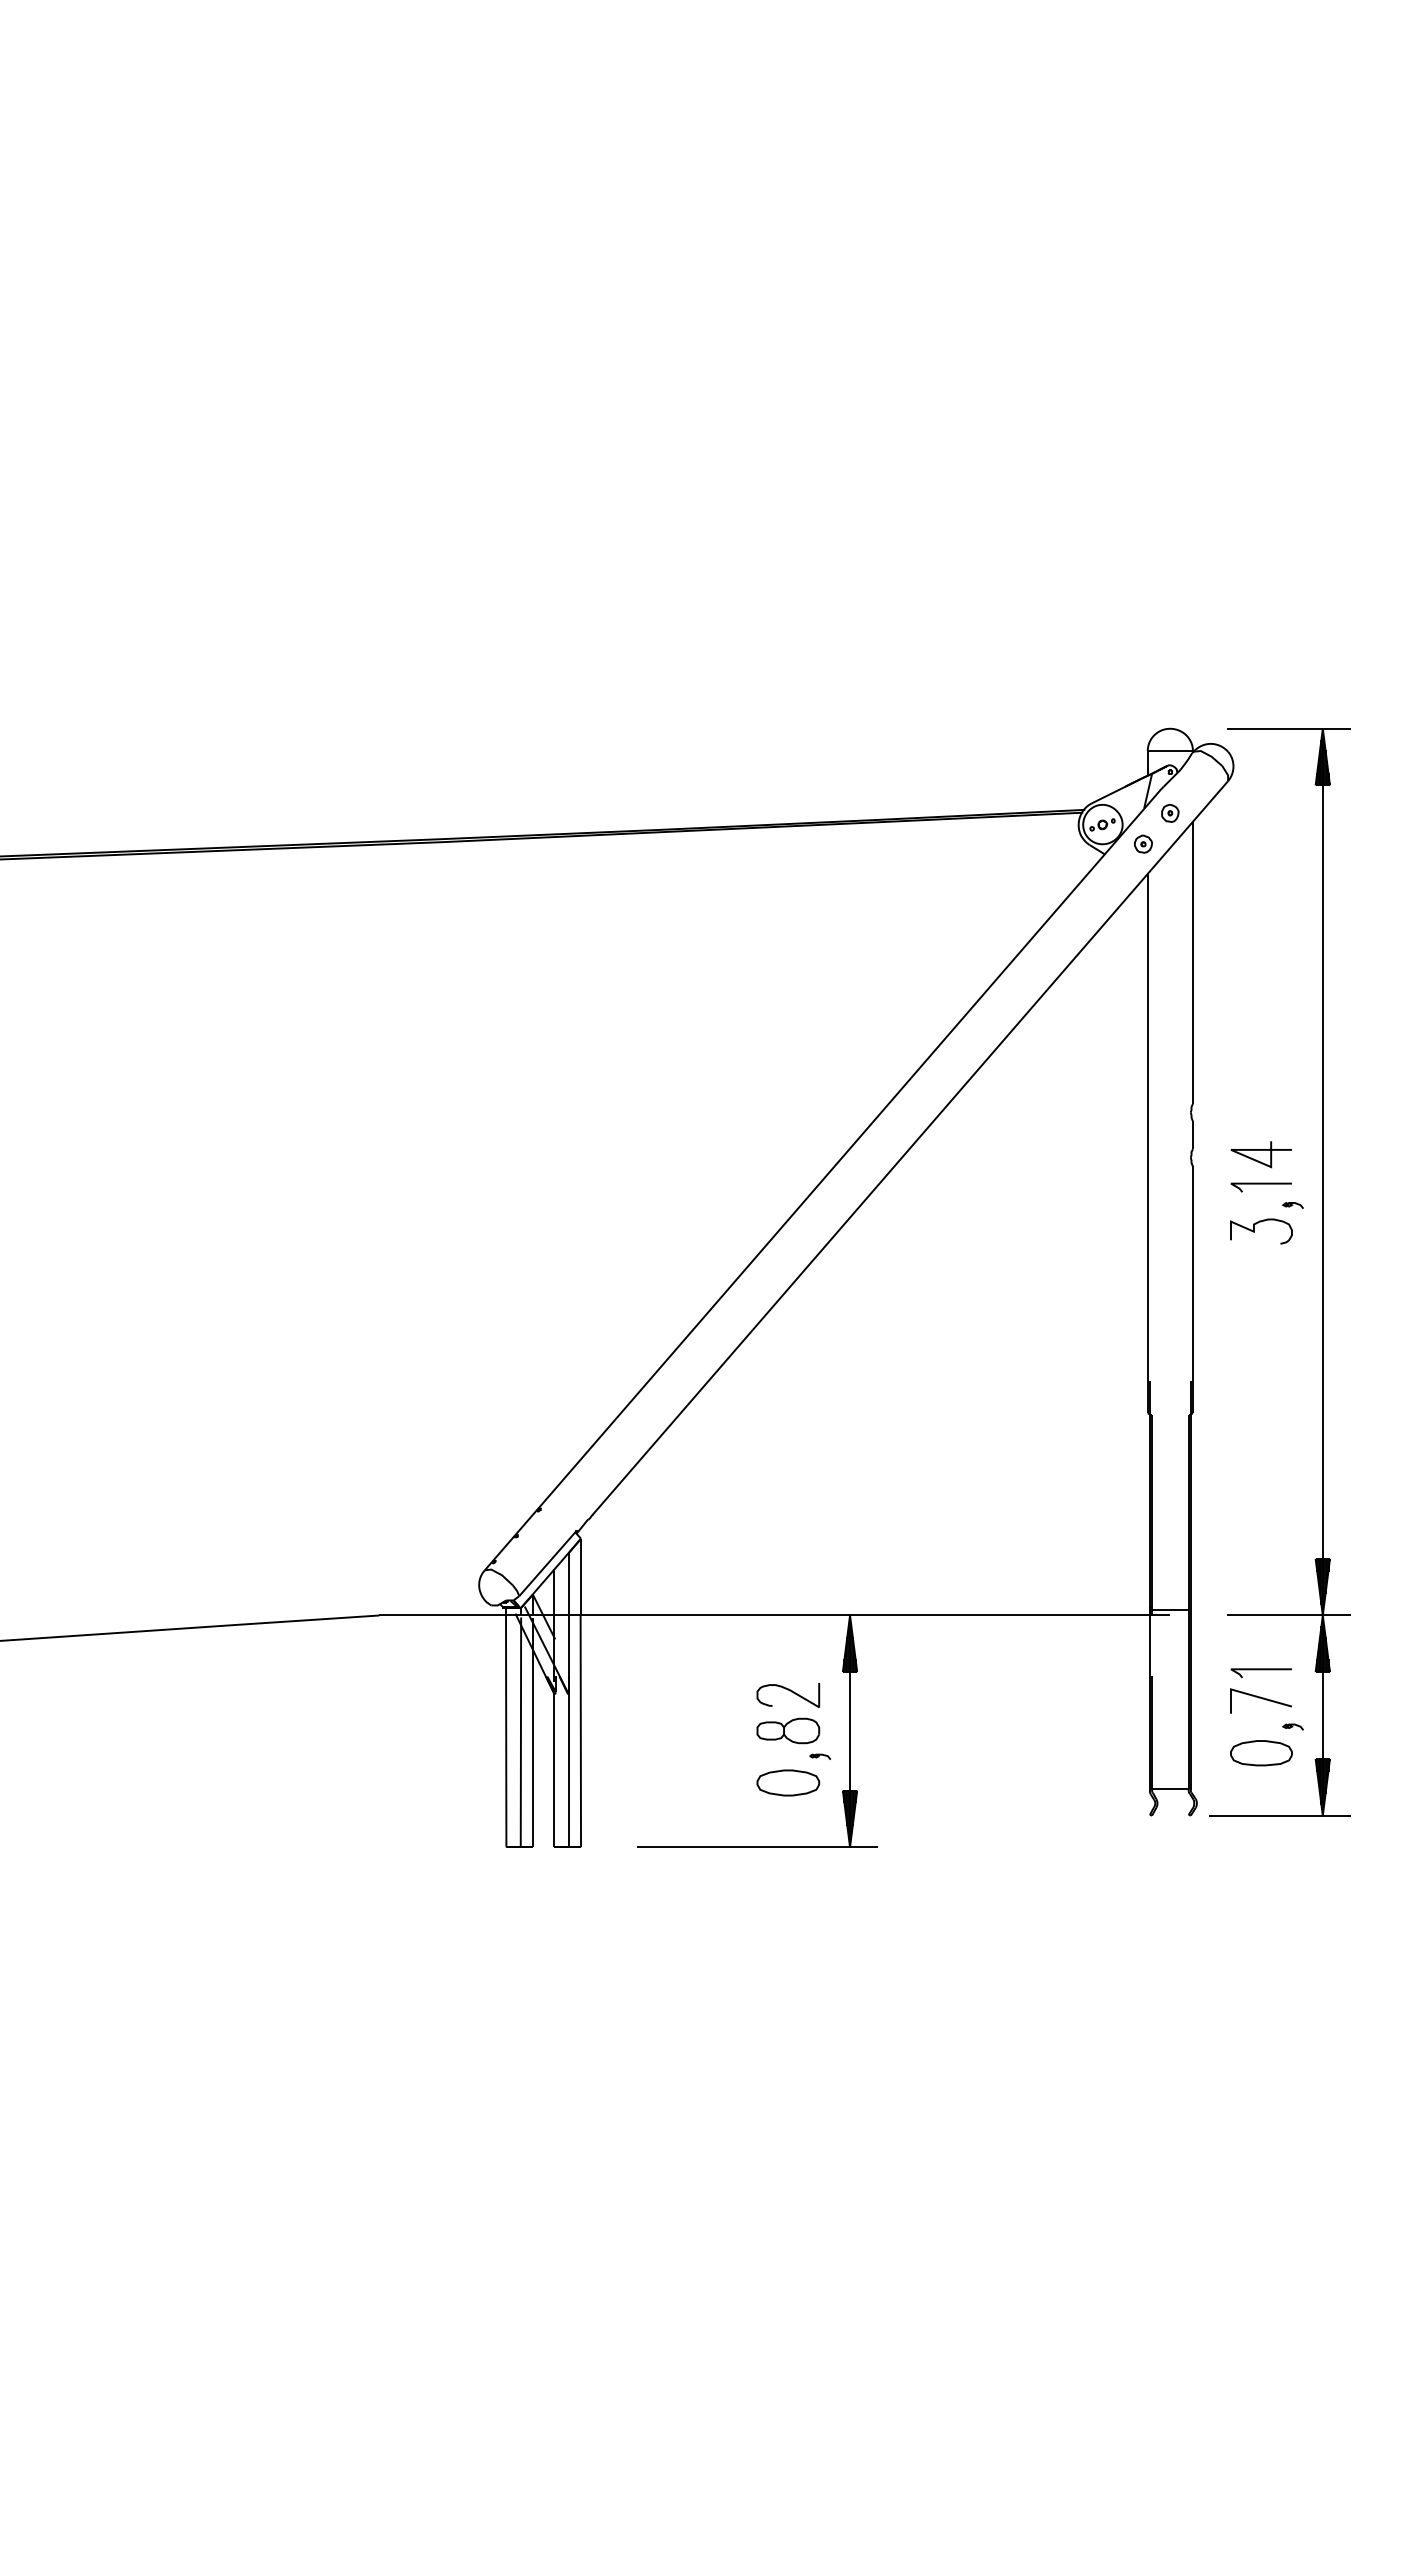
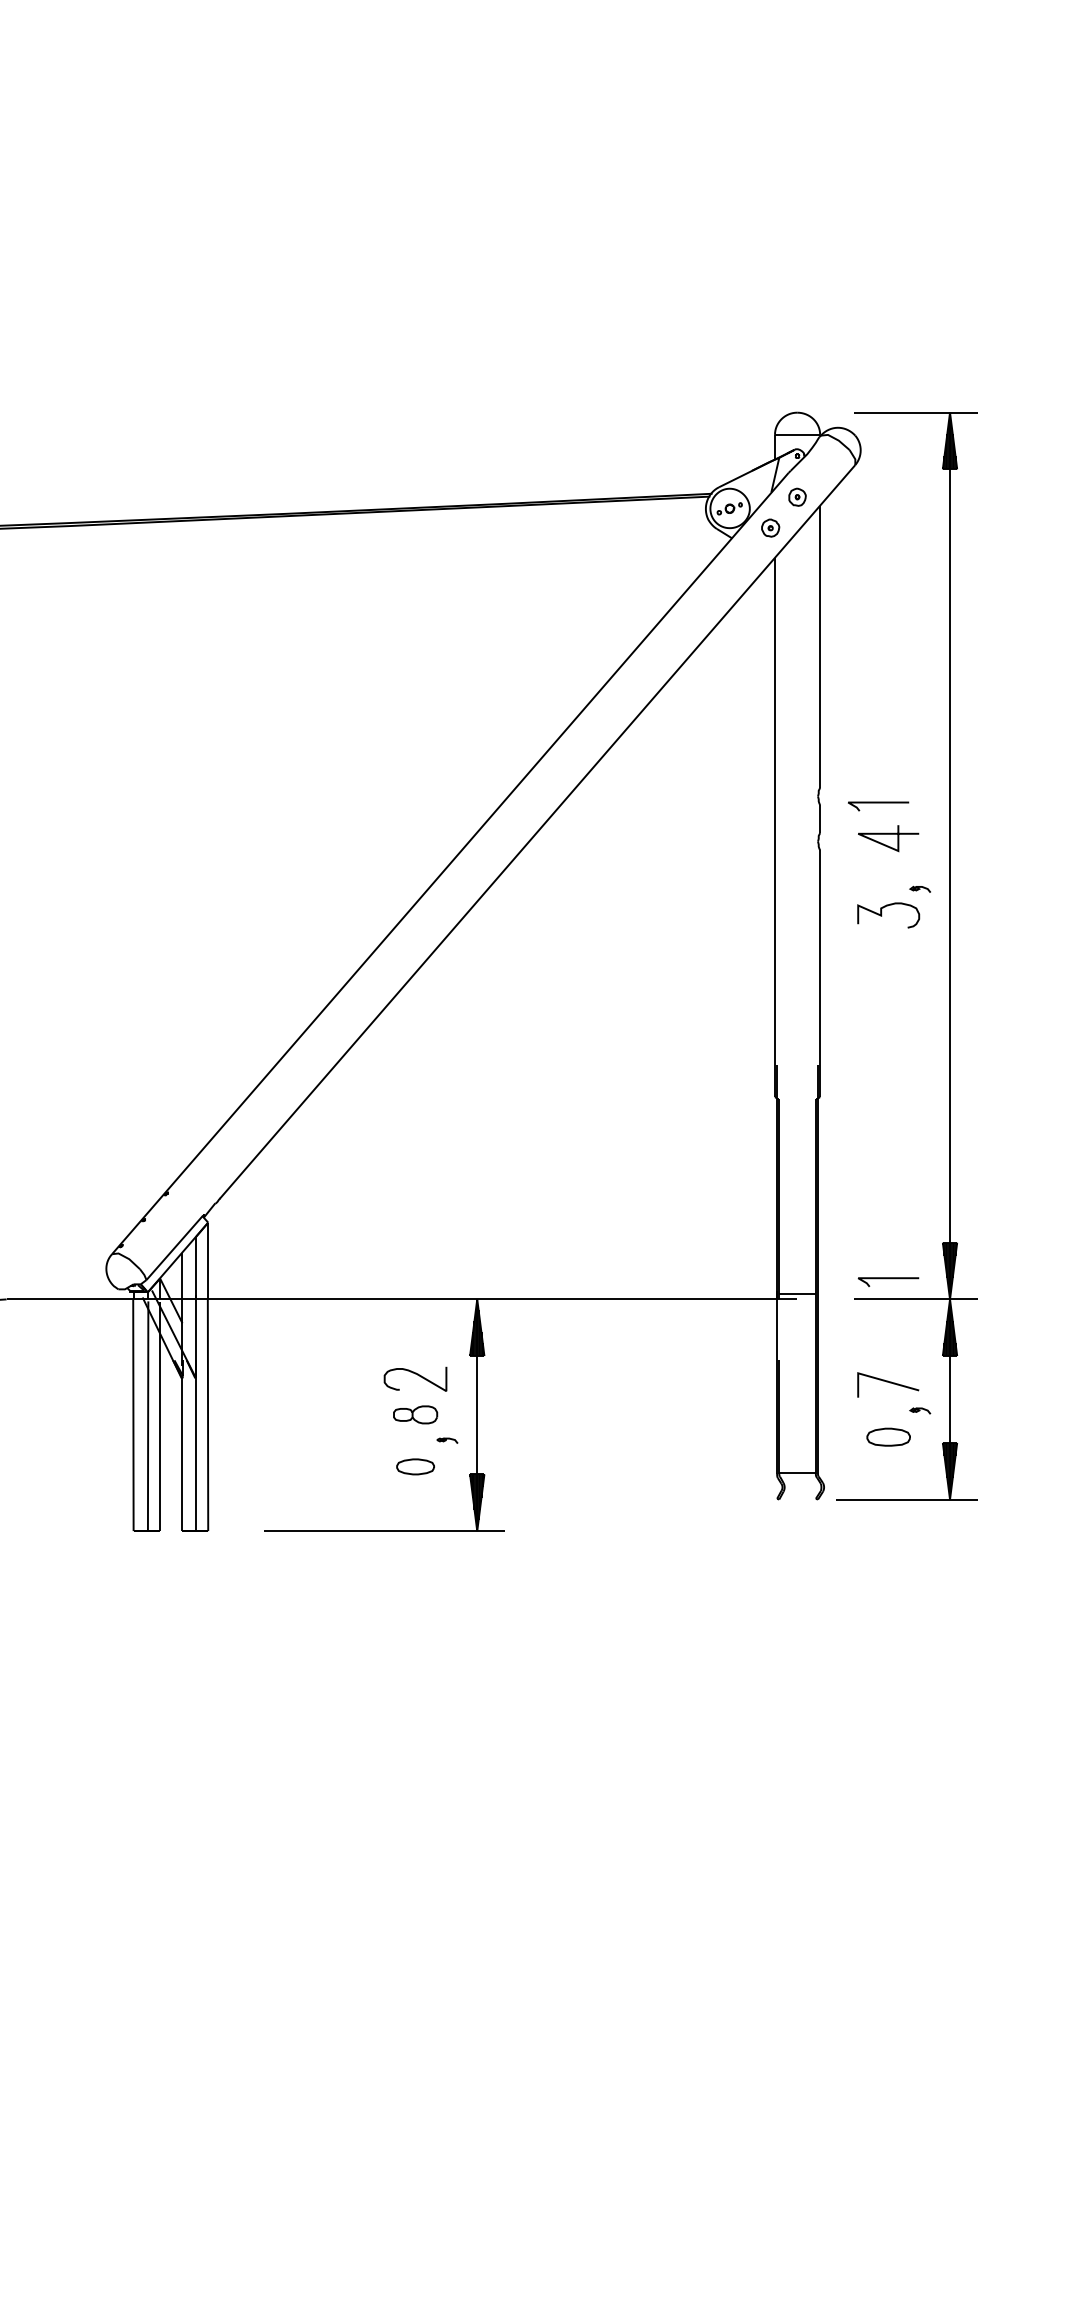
line: (1260, 1184) -> (877, 803), moved
line: (1260, 1670) -> (887, 1279), moved
part: (788, 1730) -> (415, 1414), size x0.7
part: (1261, 1753) -> (888, 1437), size x0.7
part: (788, 1782) -> (415, 1466), size x0.6

